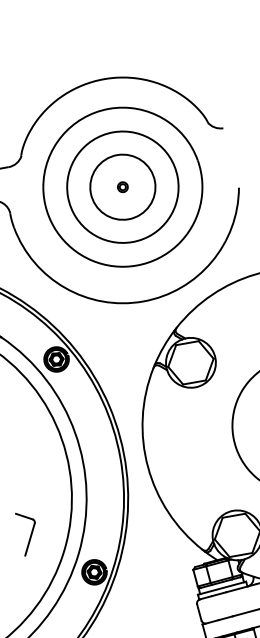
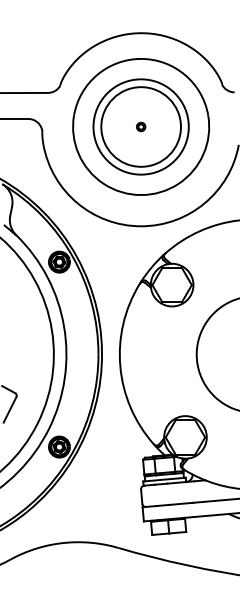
circle: (122, 186) -> (140, 126), size x1.43

